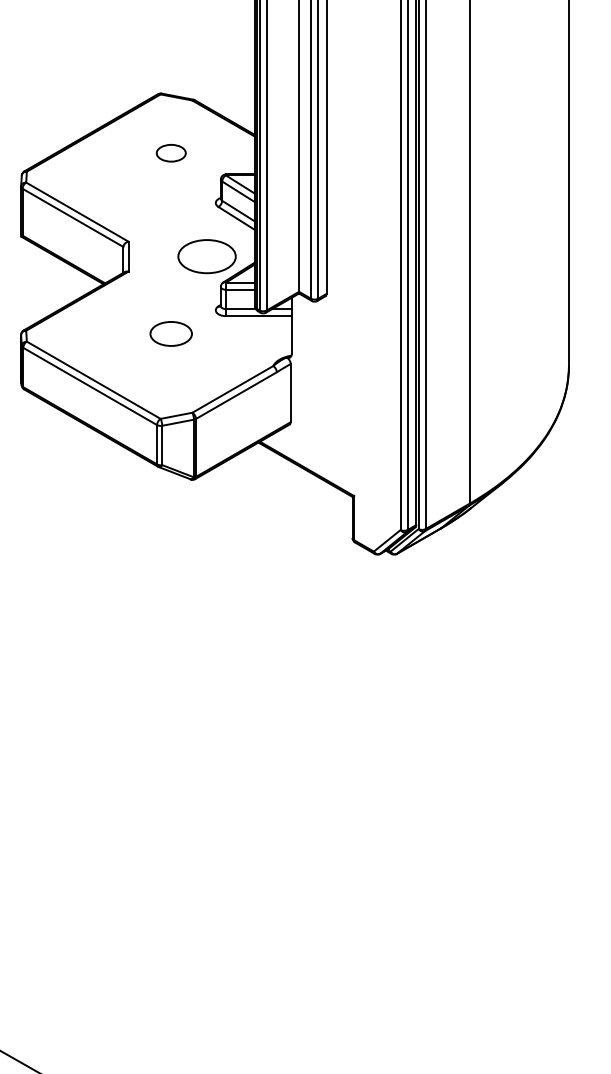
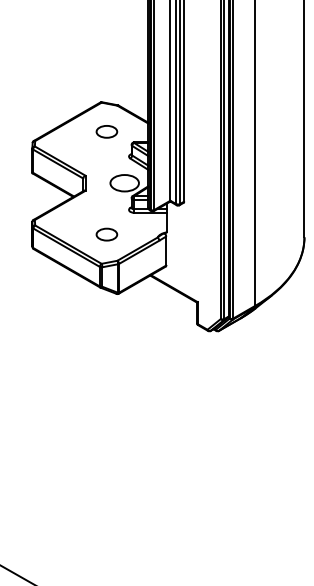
part: (170, 152) -> (106, 131), size x1.43
part: (170, 333) -> (106, 234), moved

